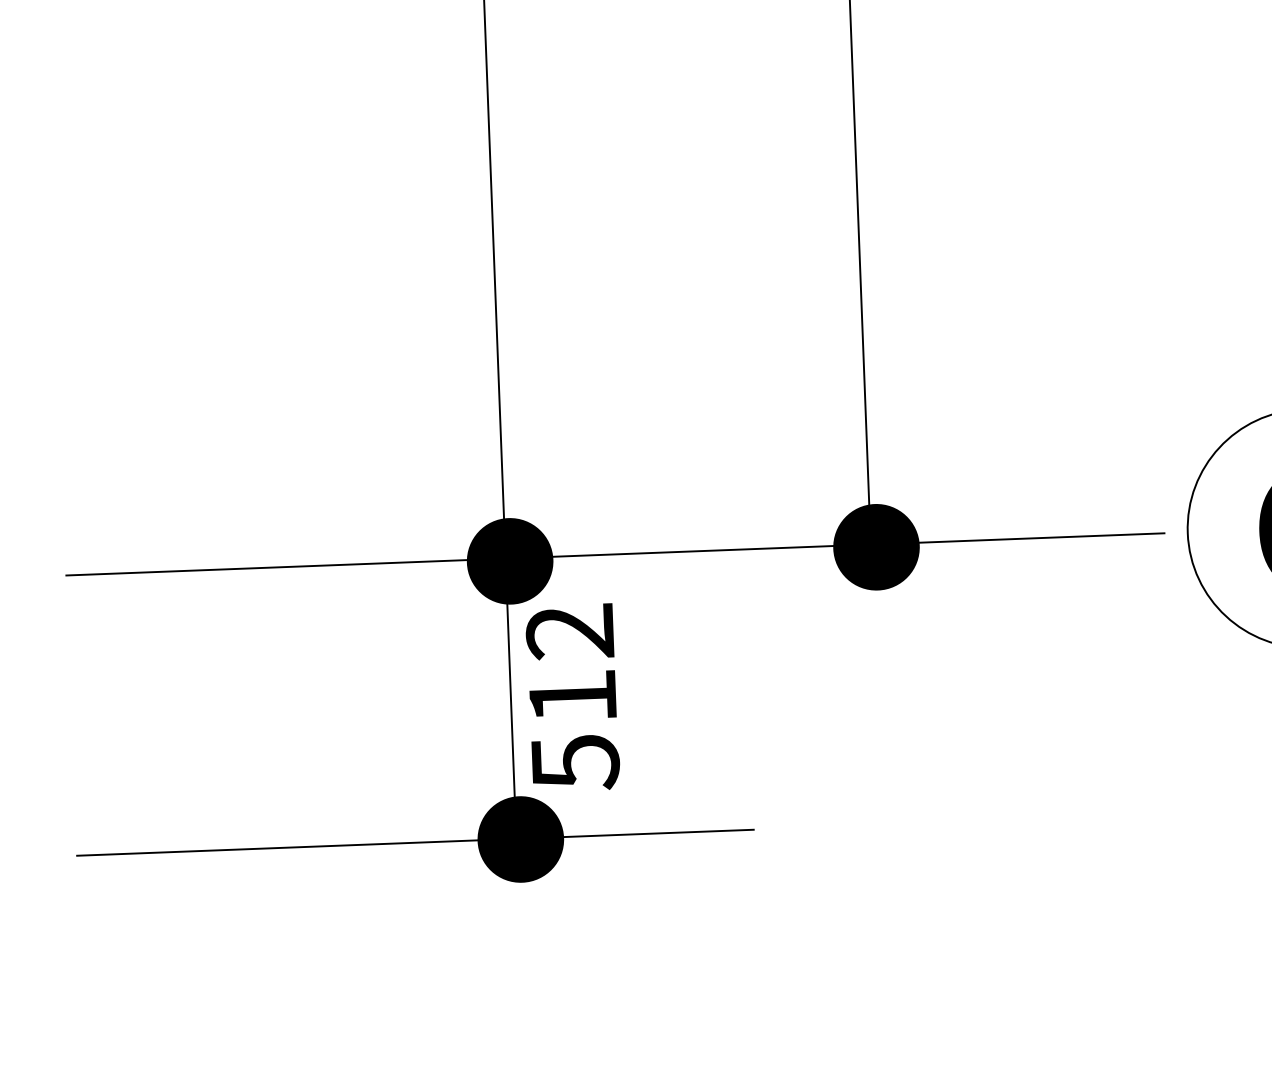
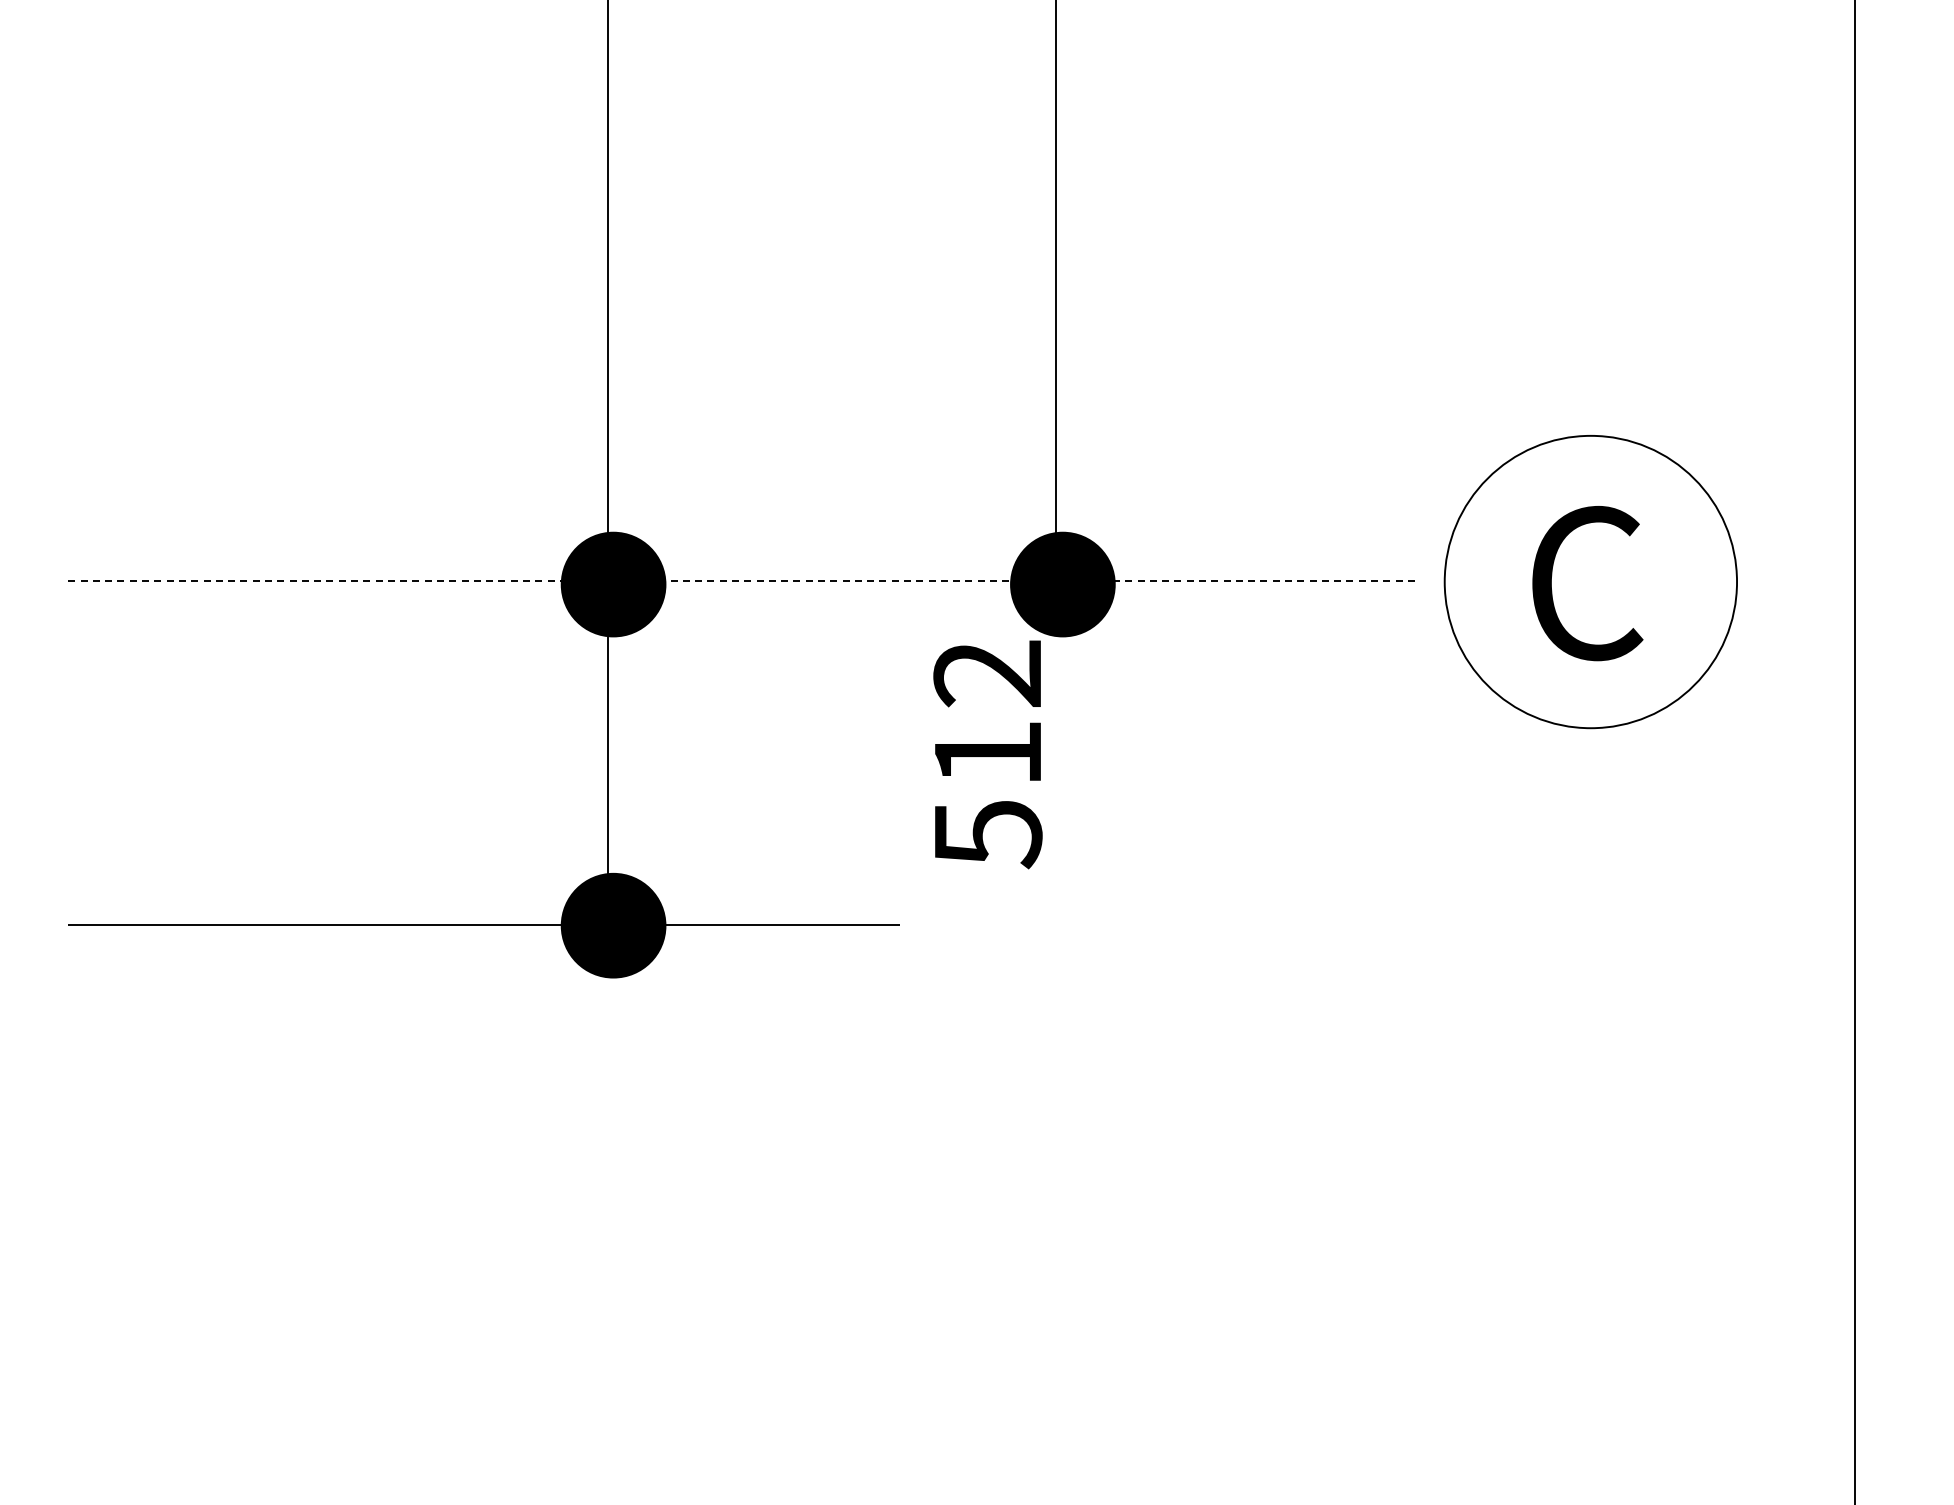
line: (615, 554) -> (742, 581), solid -> dashed
text: (572, 697) -> (987, 754), moved

